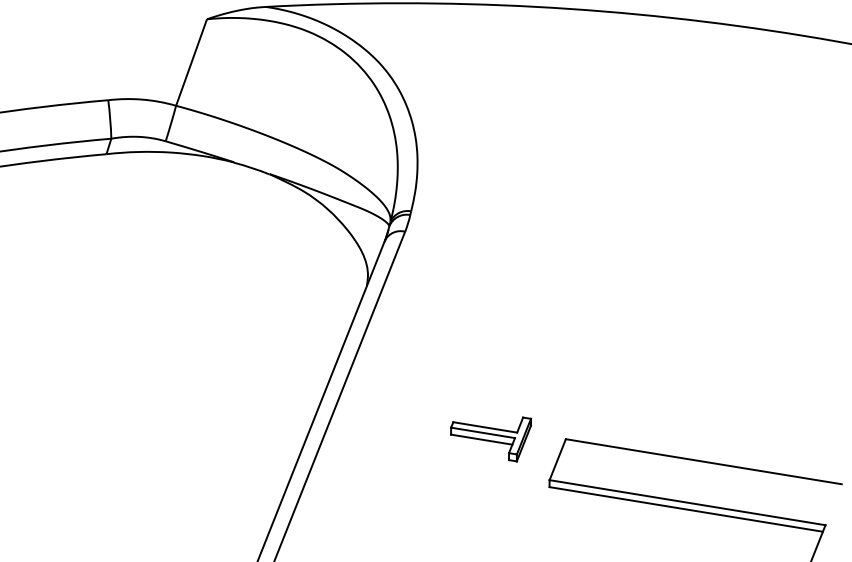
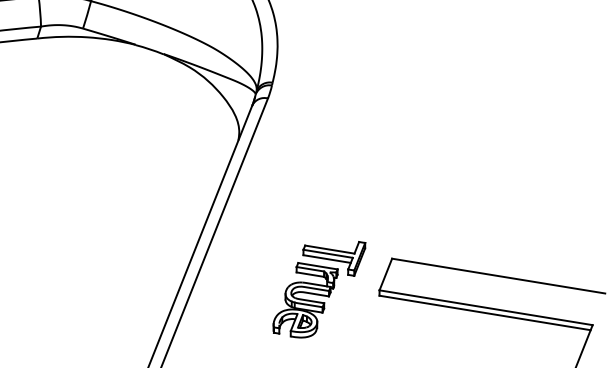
part: (453, 492) -> (305, 299), added

